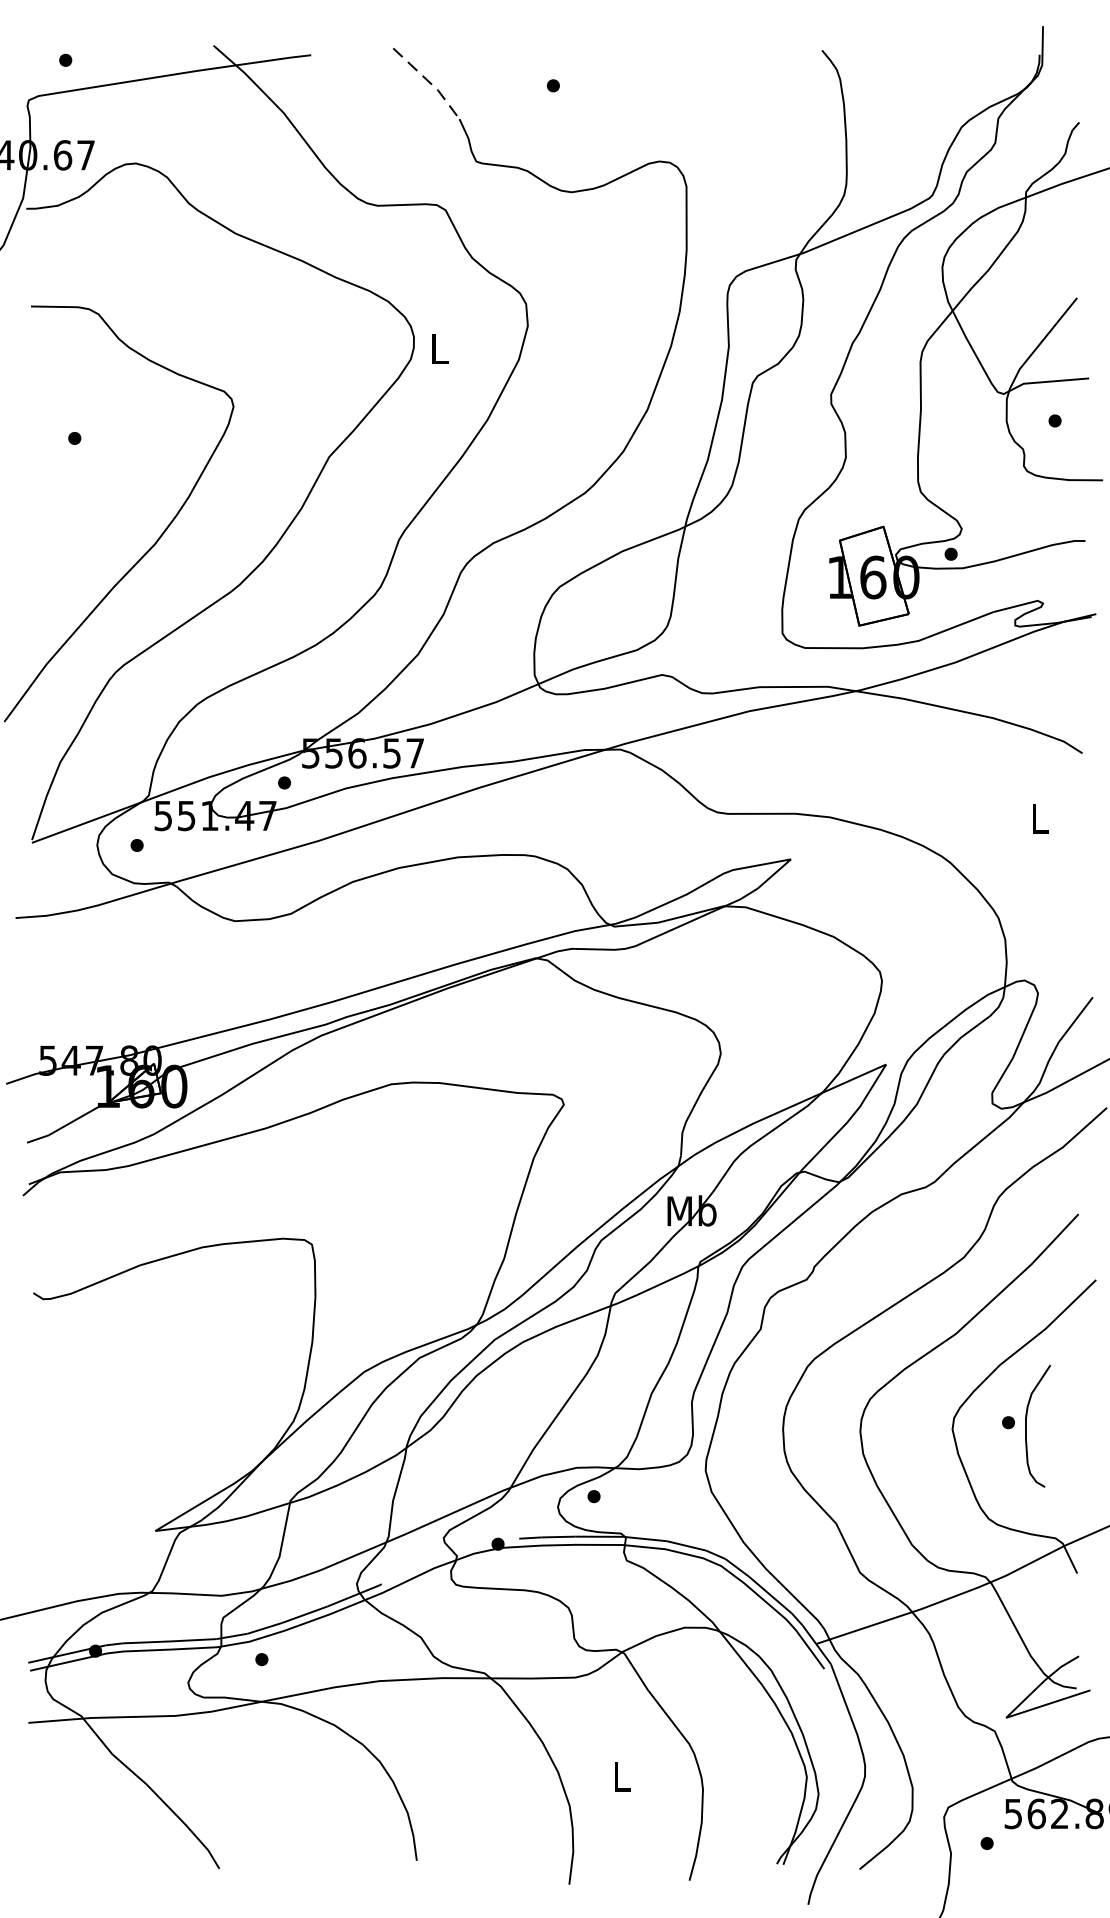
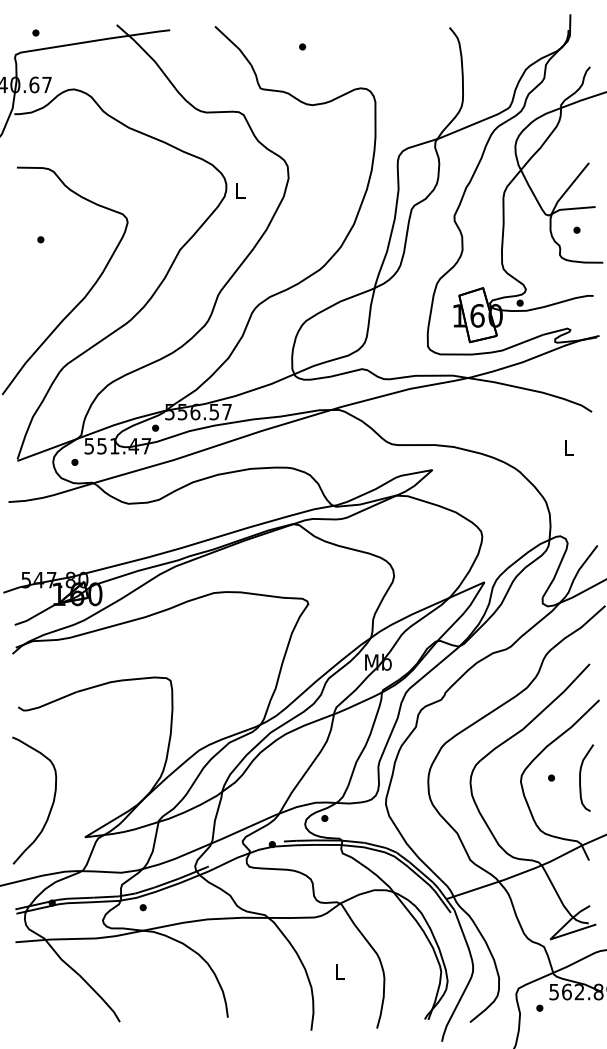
line: (430, 83) -> (235, 45), dashed -> solid
curve: (1026, 1425) -> (580, 777), moved
curve: (94, 1470) -> (51, 804), added

